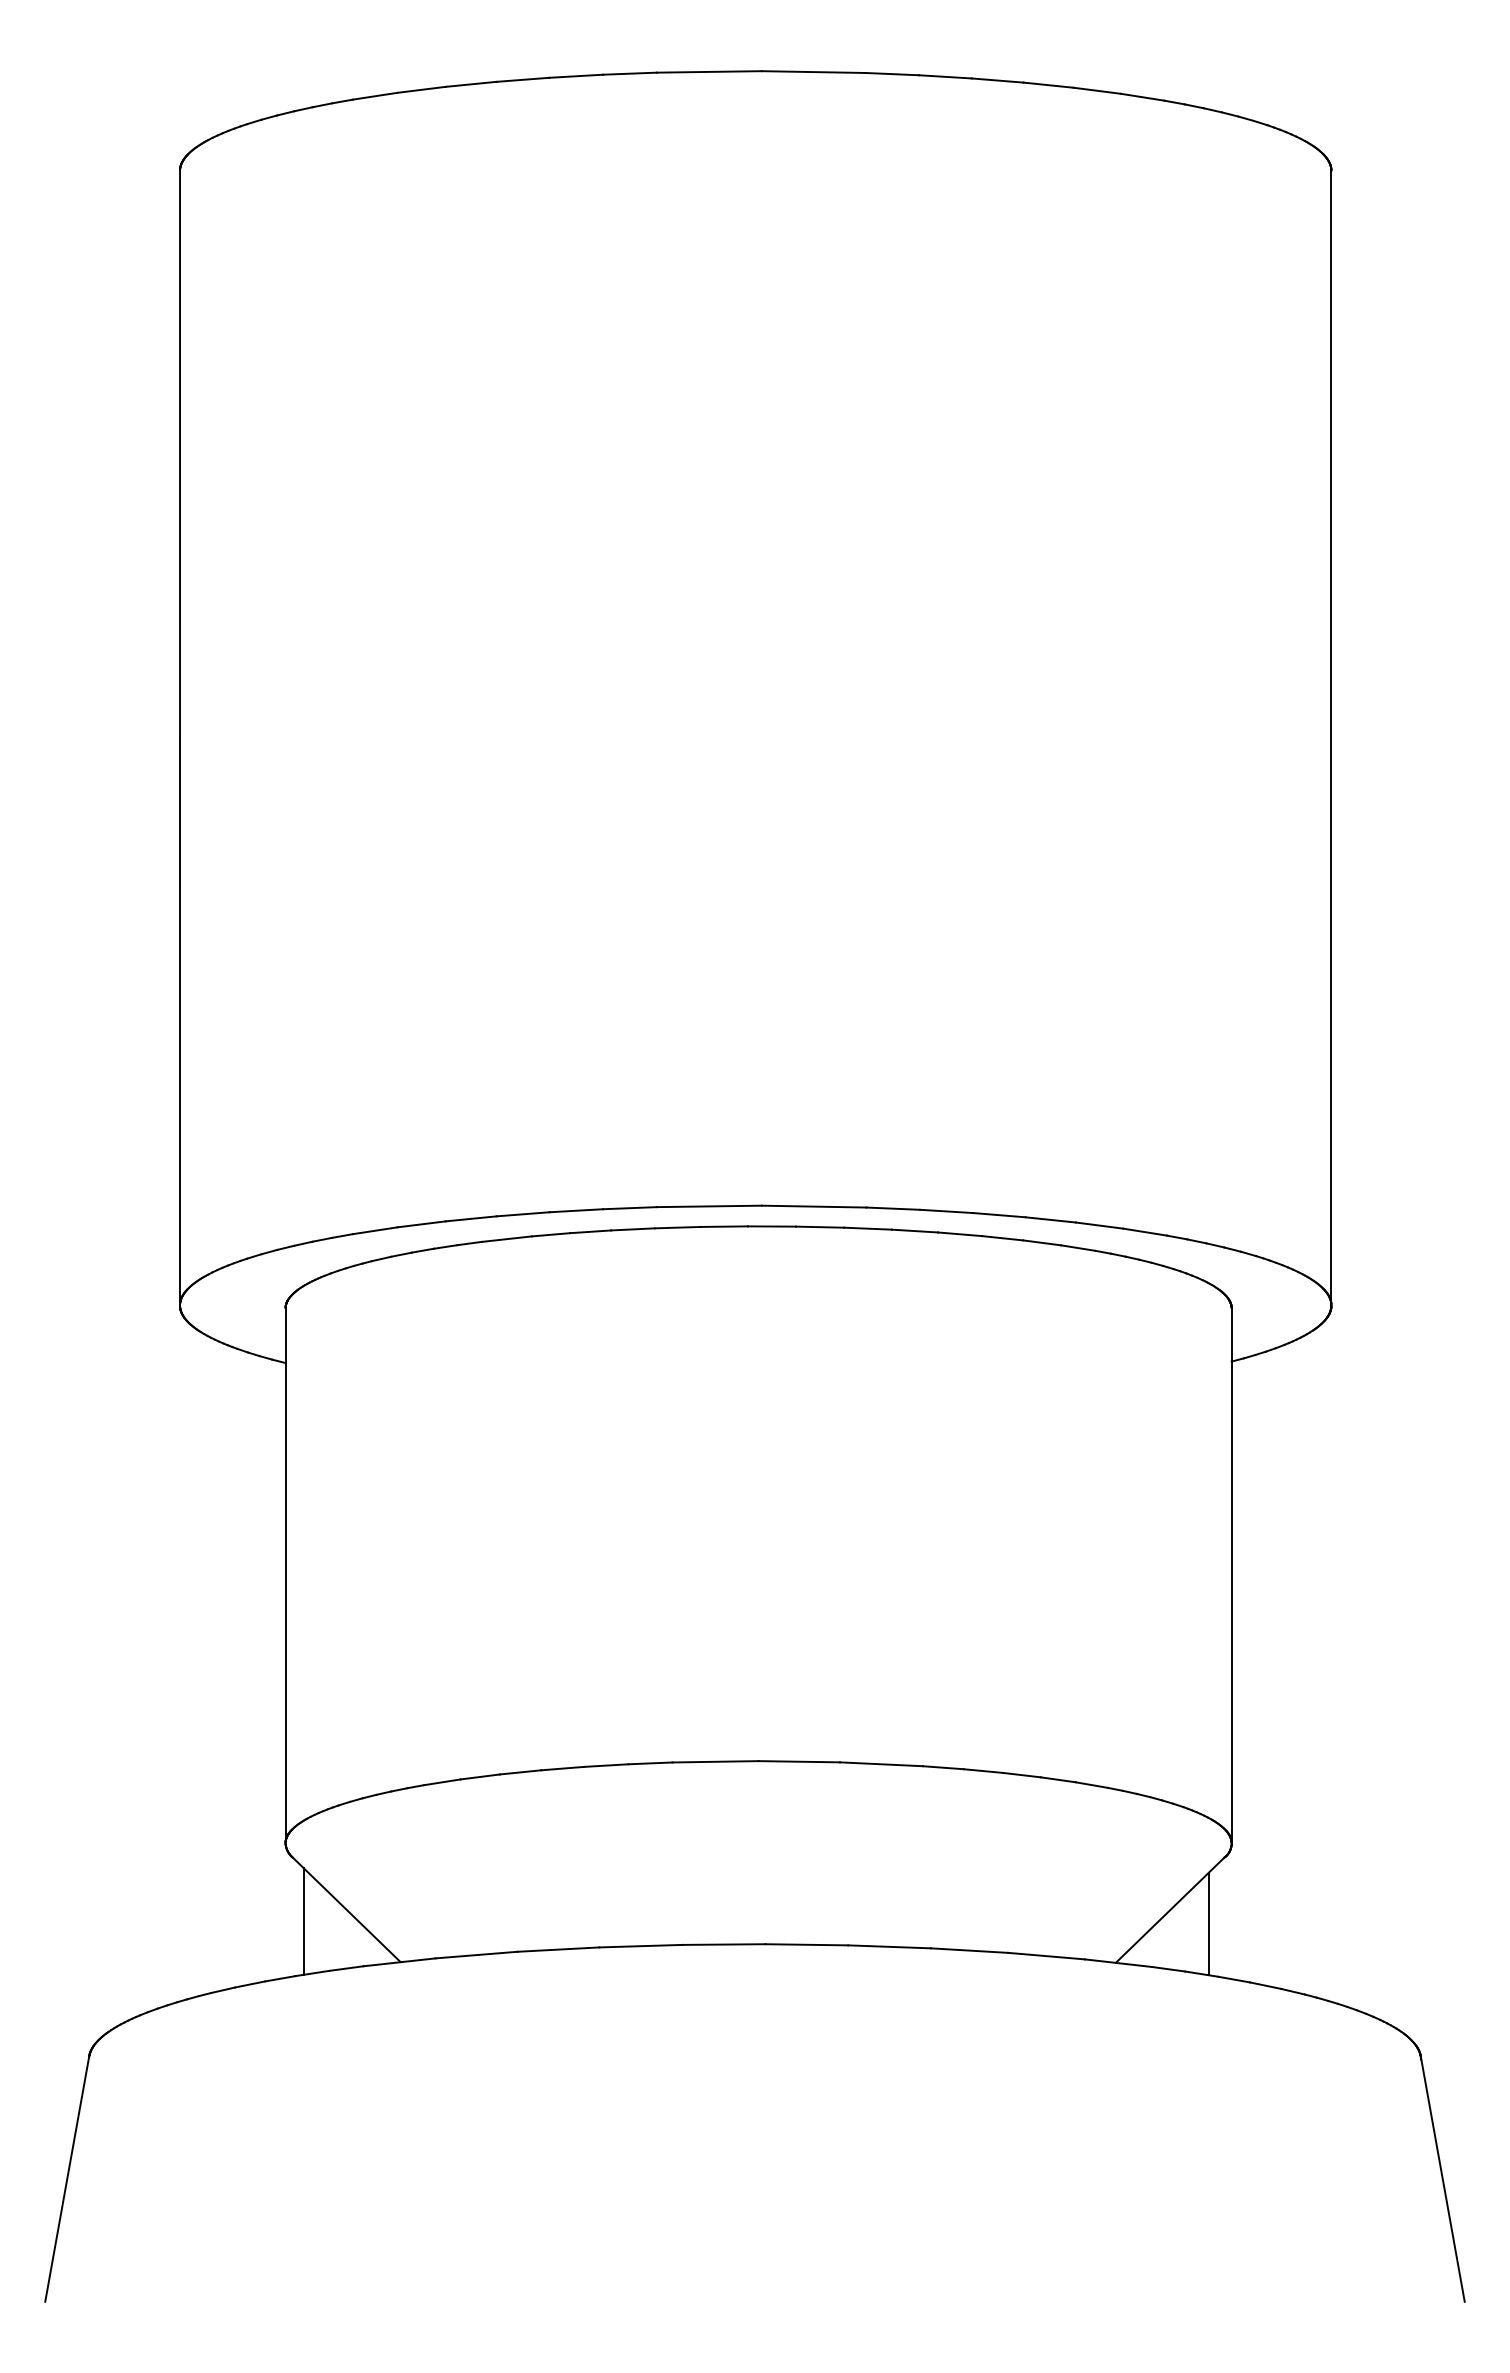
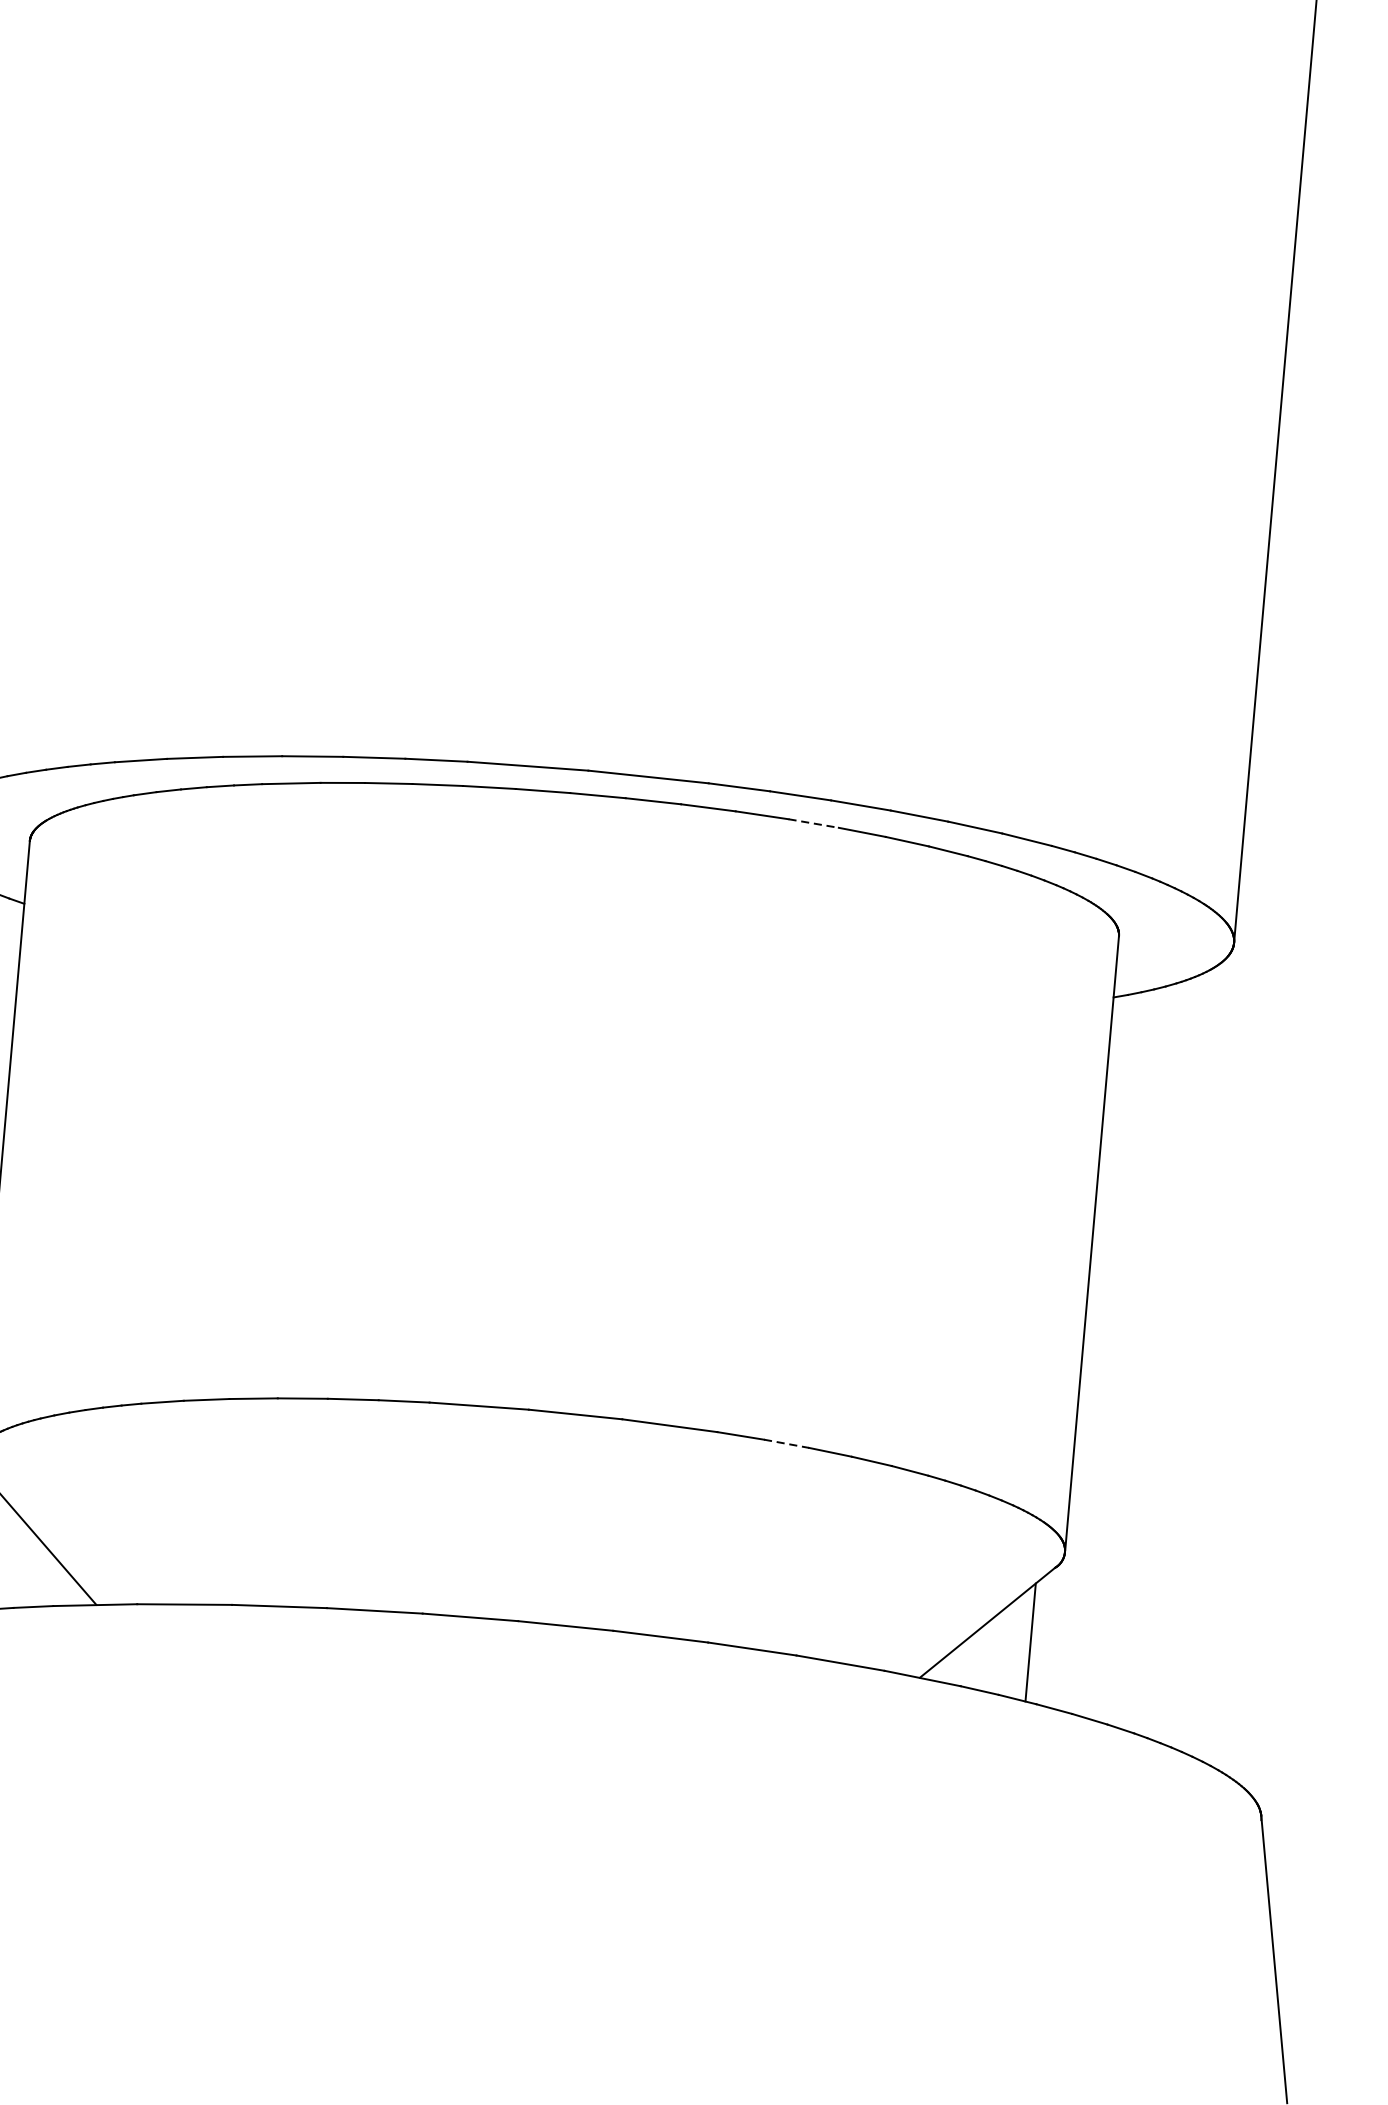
line: (960, 1234) -> (814, 823), solid -> dashed
line: (983, 1771) -> (786, 1444), solid -> dashed

